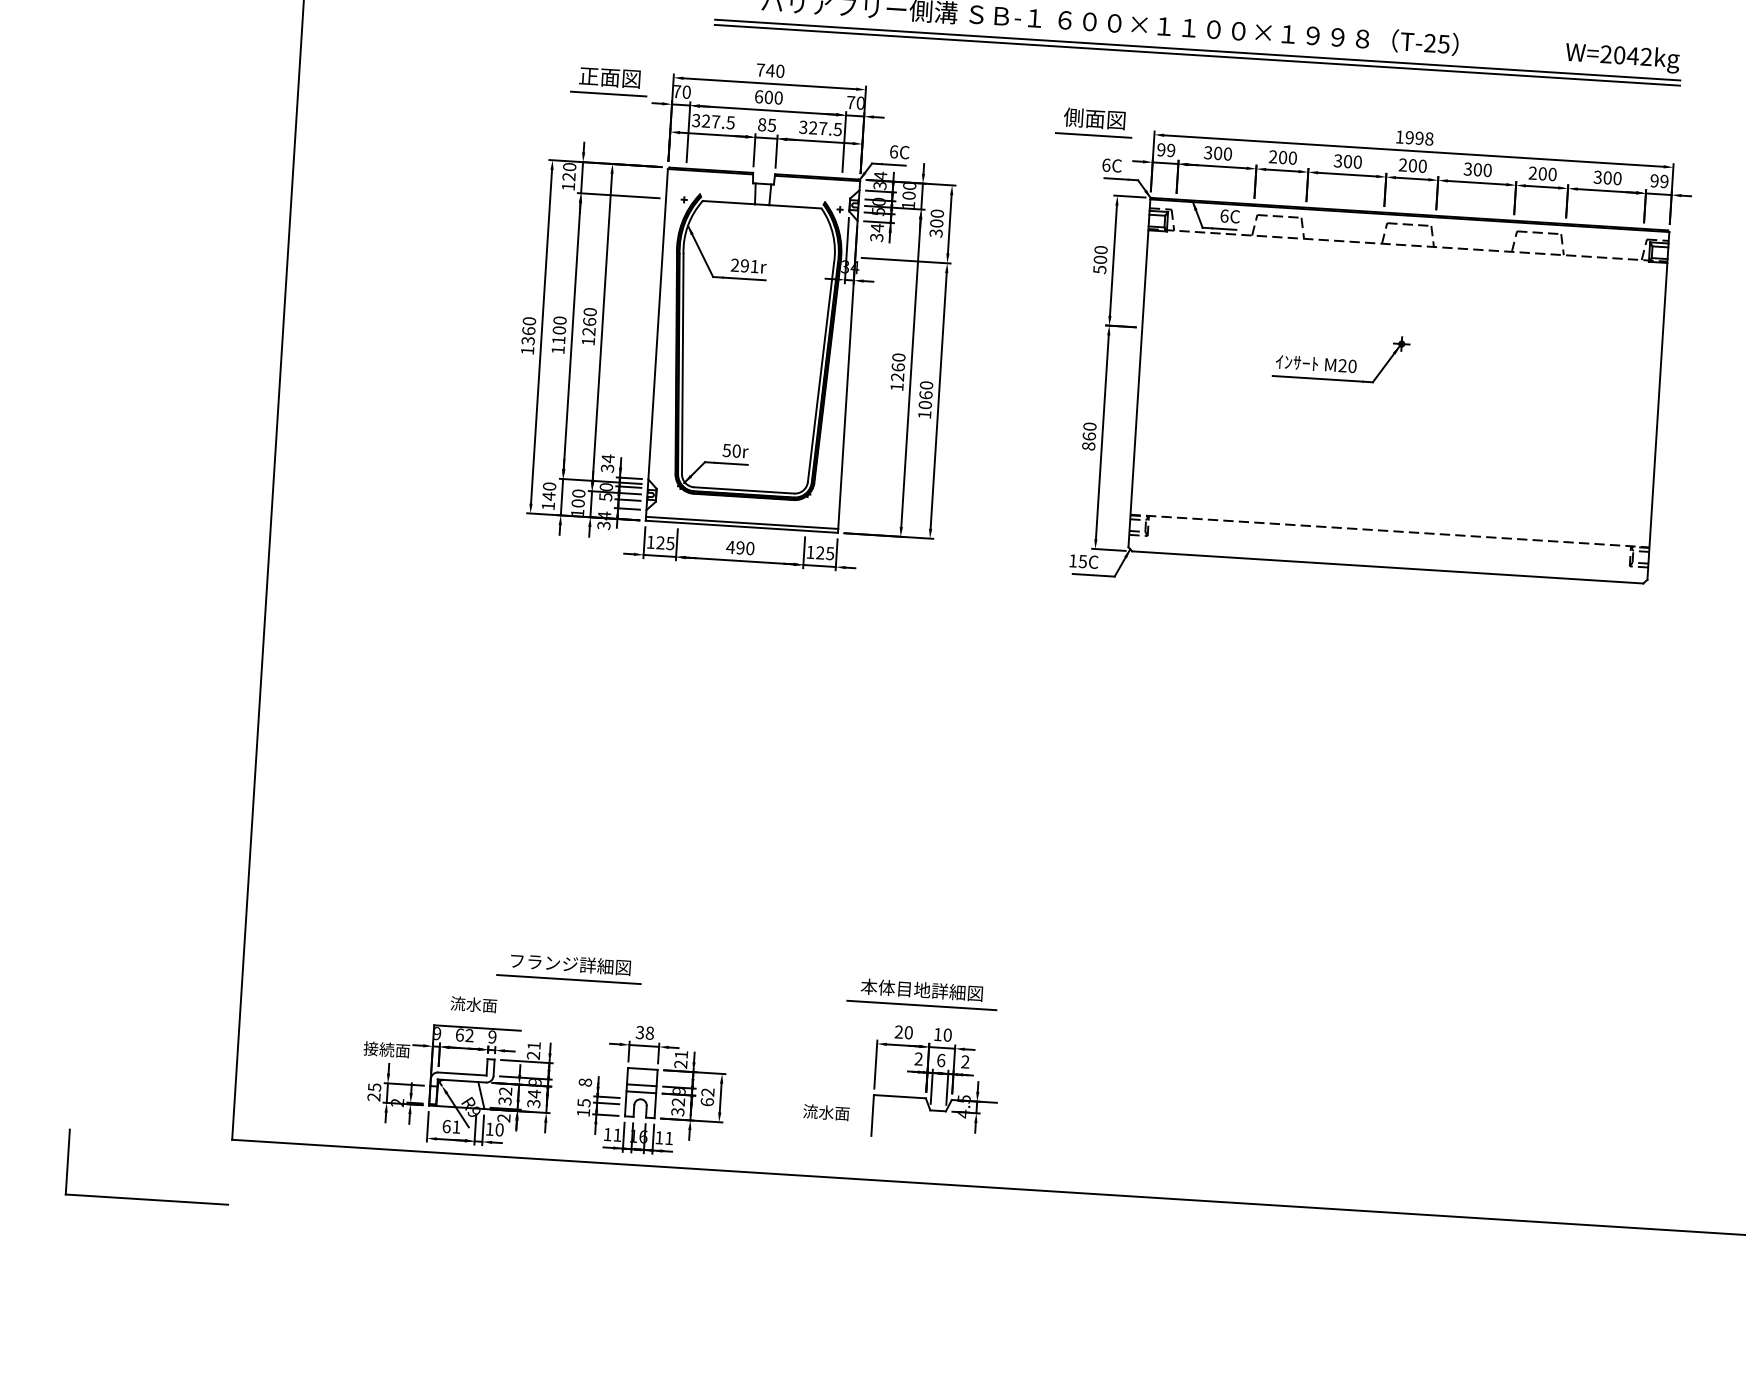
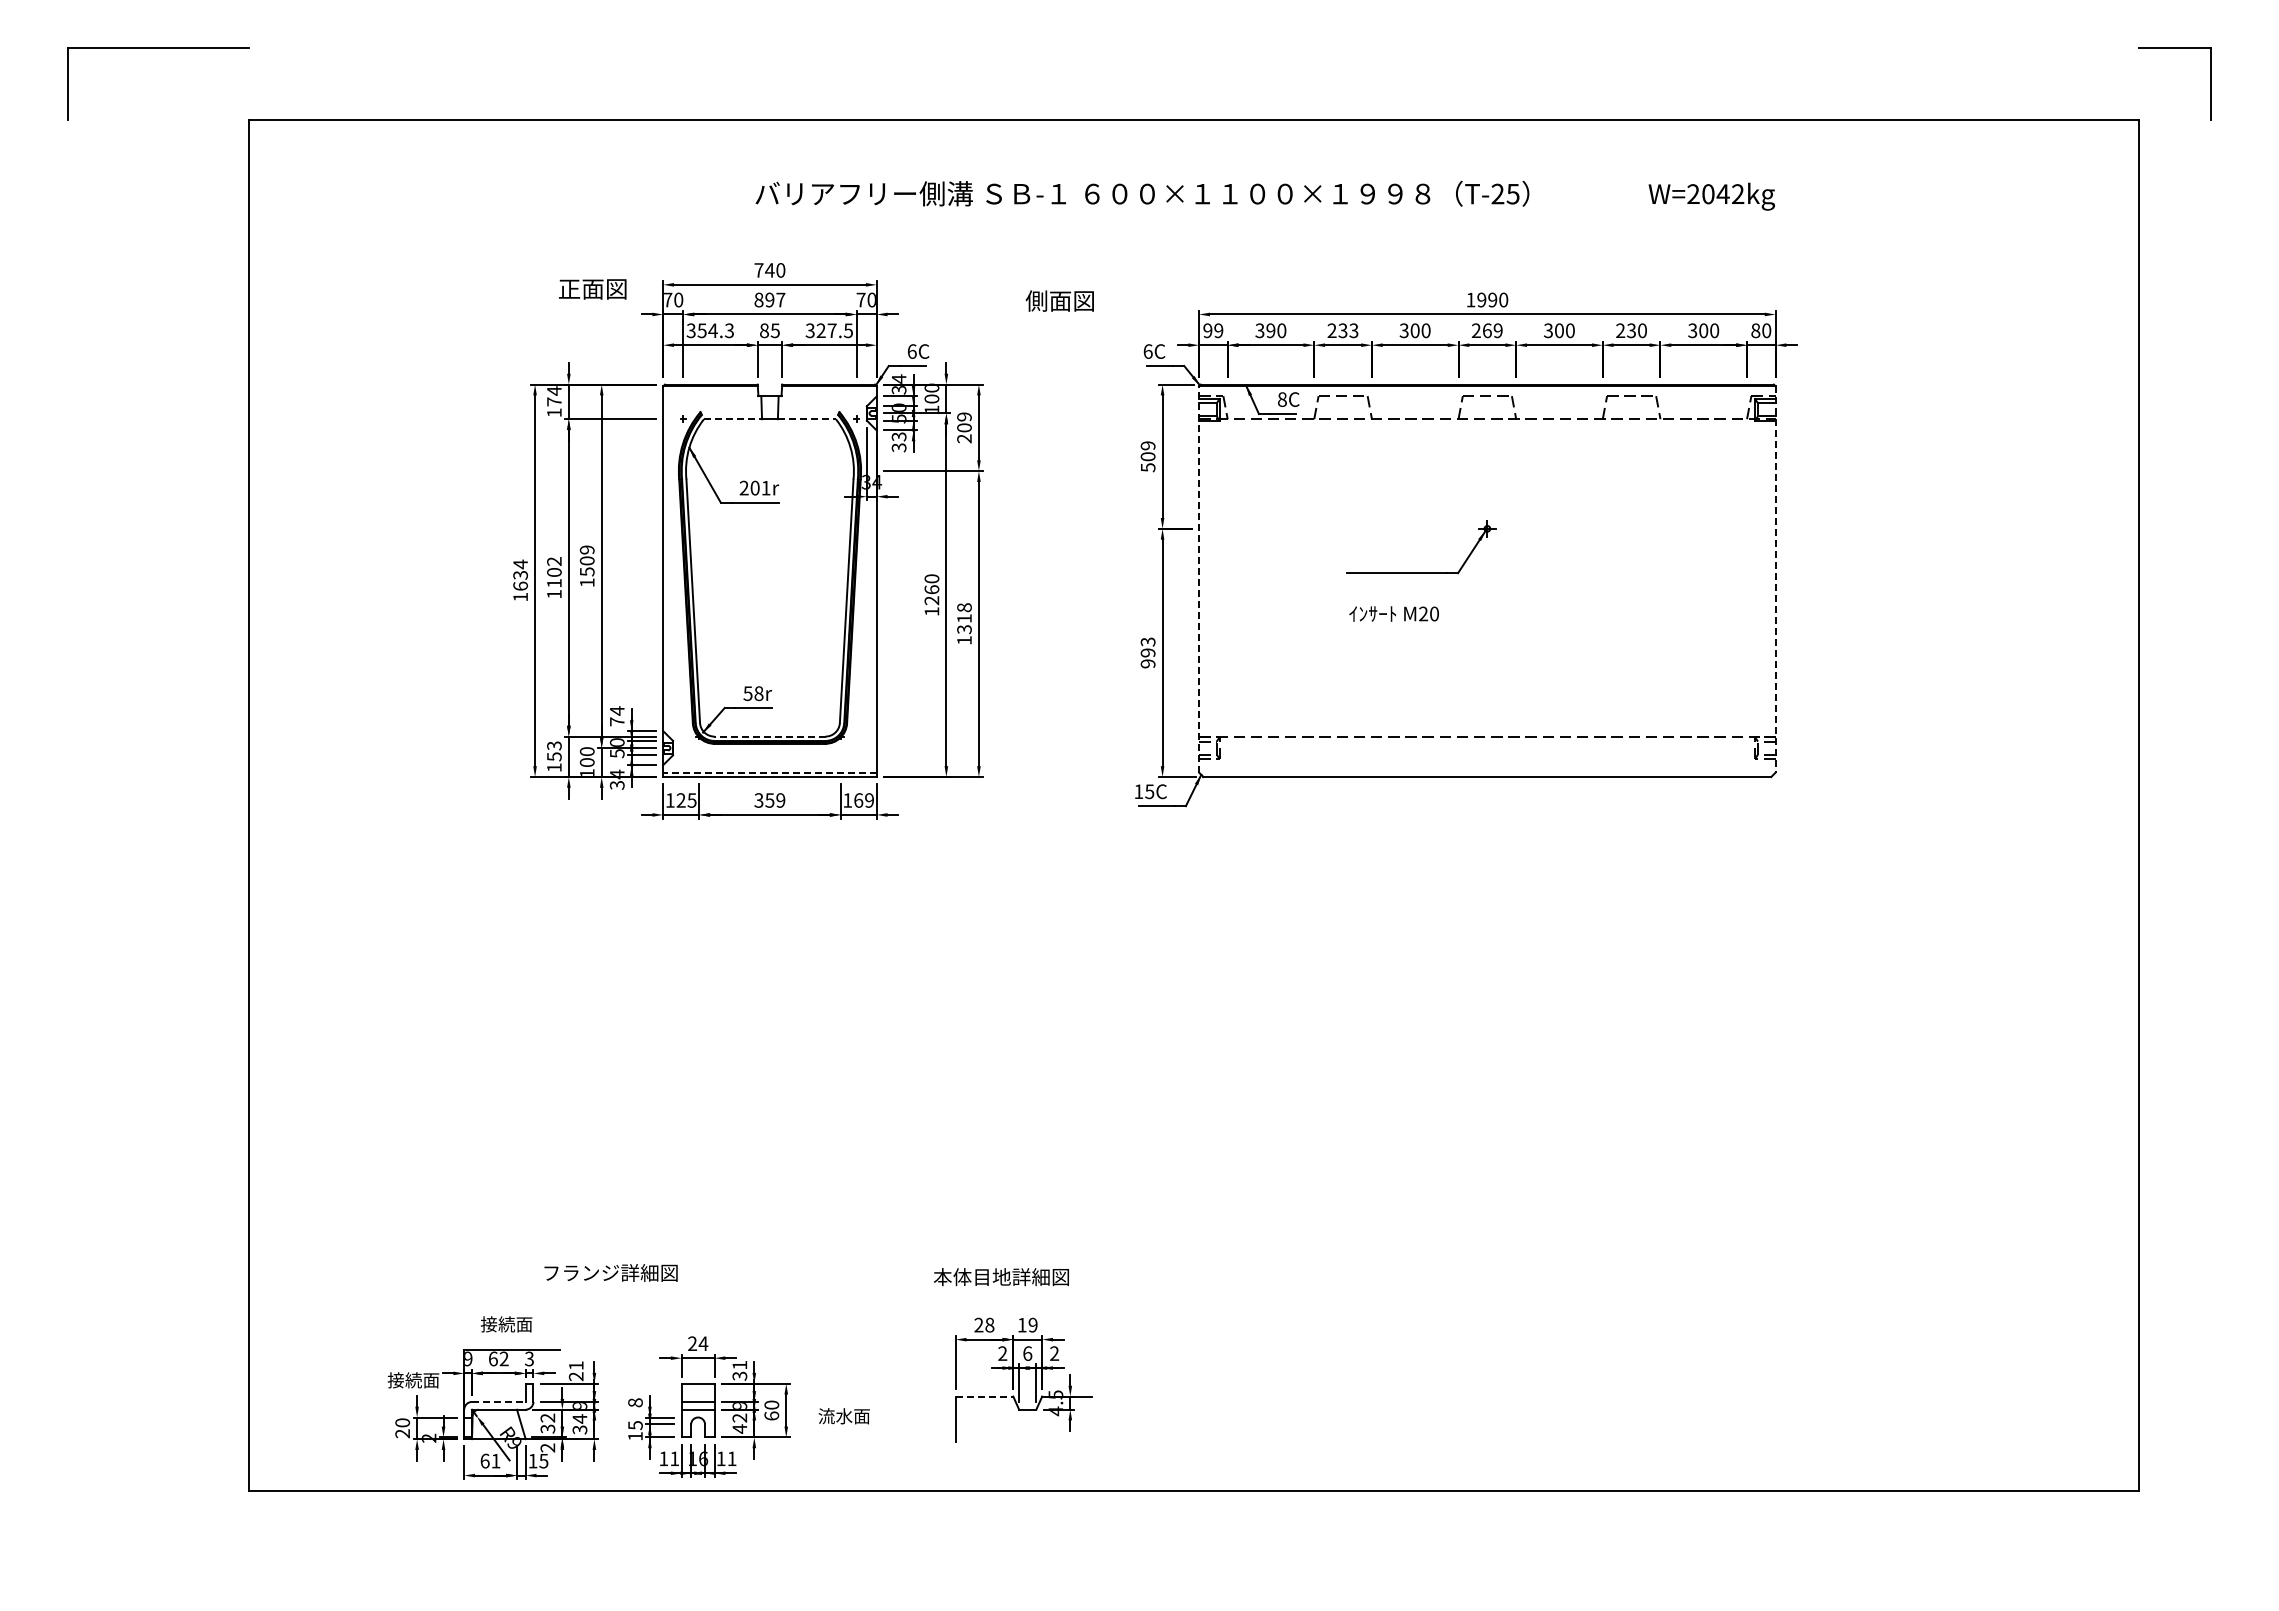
line: (1198, 49) -> (1241, 217), removed
line: (1197, 55) -> (1241, 223), removed
line: (608, 94) -> (592, 307), removed
text: (768, 96) -> (769, 299), 600 -> 897
text: (1094, 118) -> (1059, 300), moved
text: (718, 121) -> (715, 330), 327.5 -> 354.3
line: (1093, 135) -> (1131, 319), removed
text: (1429, 139) -> (1503, 300), 1998 -> 1990
text: (1217, 153) -> (1270, 330), 300 -> 390
text: (1287, 157) -> (1348, 330), 200 -> 233
text: (1417, 165) -> (1492, 330), 200 -> 269
text: (569, 172) -> (554, 396), 120 -> 174
text: (1542, 173) -> (1631, 330), 200 -> 230
text: (1659, 181) -> (1761, 330), 99 -> 80
line: (729, 202) -> (733, 419), solid -> dashed
line: (795, 207) -> (807, 419), solid -> dashed
text: (1224, 215) -> (1282, 399), 6C -> 8C
text: (936, 223) -> (964, 427), 300 -> 209
text: (876, 227) -> (898, 436), 34 -> 33
text: (1101, 249) -> (1148, 445), 500 -> 509
text: (744, 266) -> (754, 488), 291r -> 201r
text: (560, 320) -> (554, 561), 1100 -> 1102
text: (588, 321) -> (586, 560), 1260 -> 1509
text: (528, 330) -> (520, 574), 1360 -> 1634
text: (1315, 363) -> (1393, 613), moved
line: (1139, 373) -> (1199, 579), solid -> dashed
text: (925, 395) -> (964, 618), 1060 -> 1318
line: (1658, 406) -> (1775, 580), solid -> dashed
text: (1088, 436) -> (1147, 652), 860 -> 993
text: (736, 450) -> (758, 693), 50r -> 58r
text: (606, 468) -> (616, 721), 34 -> 74
line: (743, 490) -> (769, 736), solid -> dashed
text: (549, 491) -> (554, 751), 140 -> 153
line: (741, 522) -> (769, 772), solid -> dashed
text: (740, 547) -> (769, 800), 490 -> 359
text: (824, 553) -> (863, 800), 125 -> 169
line: (568, 979) -> (609, 1289), removed
text: (465, 1004) -> (497, 1324), 流水面 -> 接続面
line: (921, 1005) -> (1002, 1294), removed
text: (645, 1032) -> (698, 1343), 38 -> 24
text: (908, 1033) -> (989, 1325), 20 -> 28
text: (947, 1035) -> (1032, 1325), 10 -> 19
text: (491, 1037) -> (528, 1359), 9 -> 3
text: (681, 1063) -> (740, 1375), 21 -> 31
line: (462, 1073) -> (498, 1401), solid -> dashed
text: (374, 1087) -> (402, 1422), 25 -> 20
text: (707, 1091) -> (771, 1404), 62 -> 60
line: (899, 1096) -> (984, 1396), solid -> dashed
text: (677, 1111) -> (739, 1428), 32 -> 42
text: (825, 1112) -> (843, 1416), moved
text: (499, 1129) -> (543, 1460), 10 -> 15
part: (146, 1199) -> (158, 1562), removed

